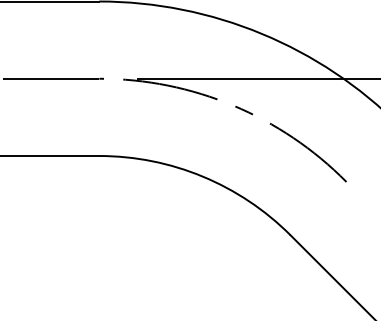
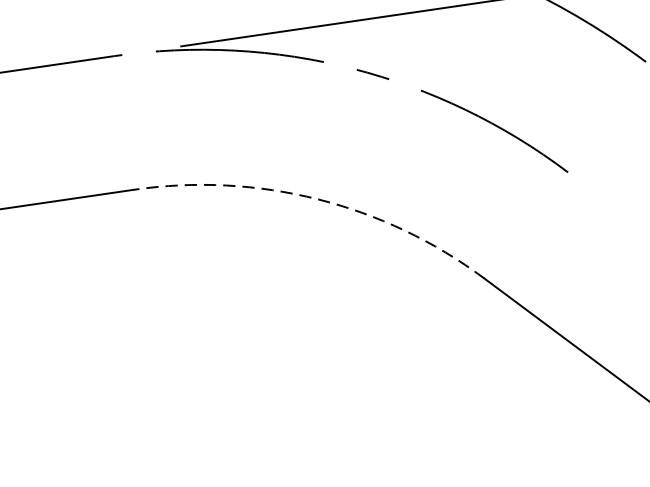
arc: (202, 176) -> (317, 199), solid -> dashed

